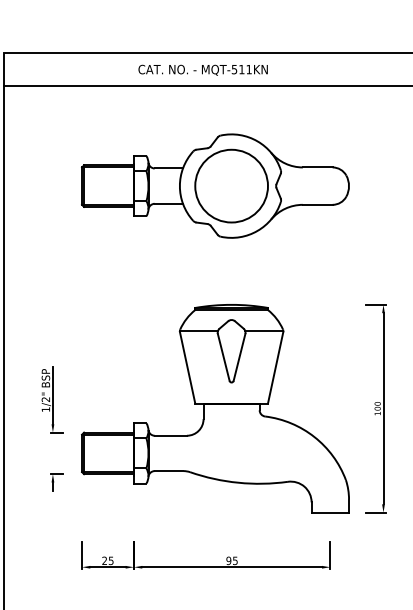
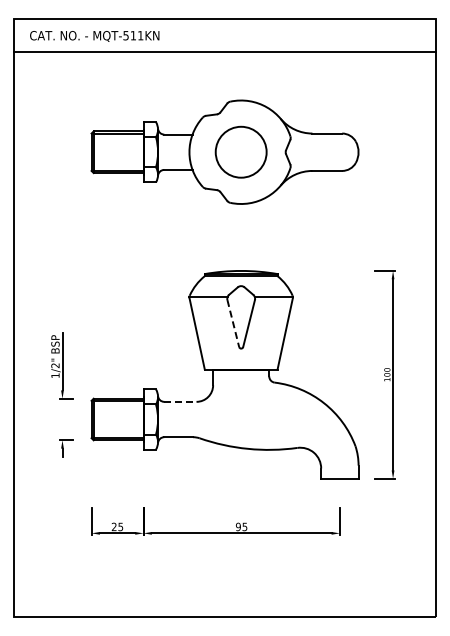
text: (202, 70) -> (94, 36), moved
circle: (230, 185) -> (240, 151), size x0.7
line: (223, 358) -> (233, 324), solid -> dashed
line: (170, 435) -> (180, 401), solid -> dashed

